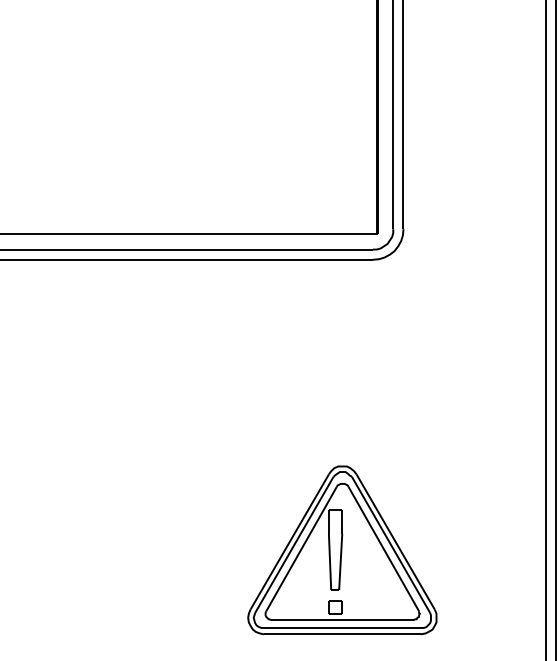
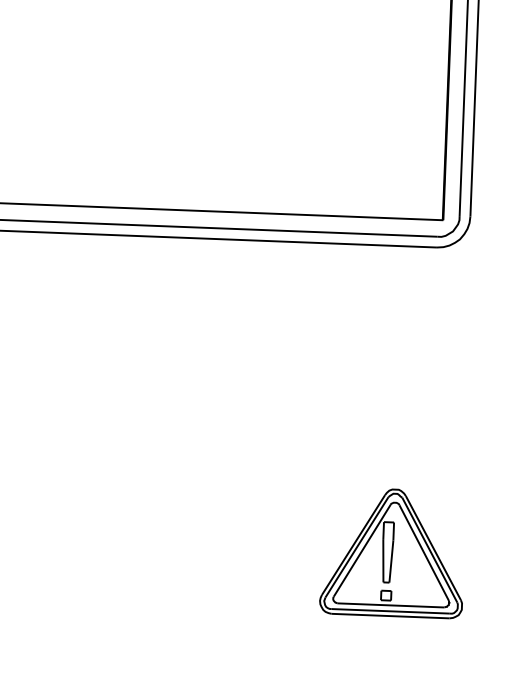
part: (342, 550) -> (393, 552), size x0.71

